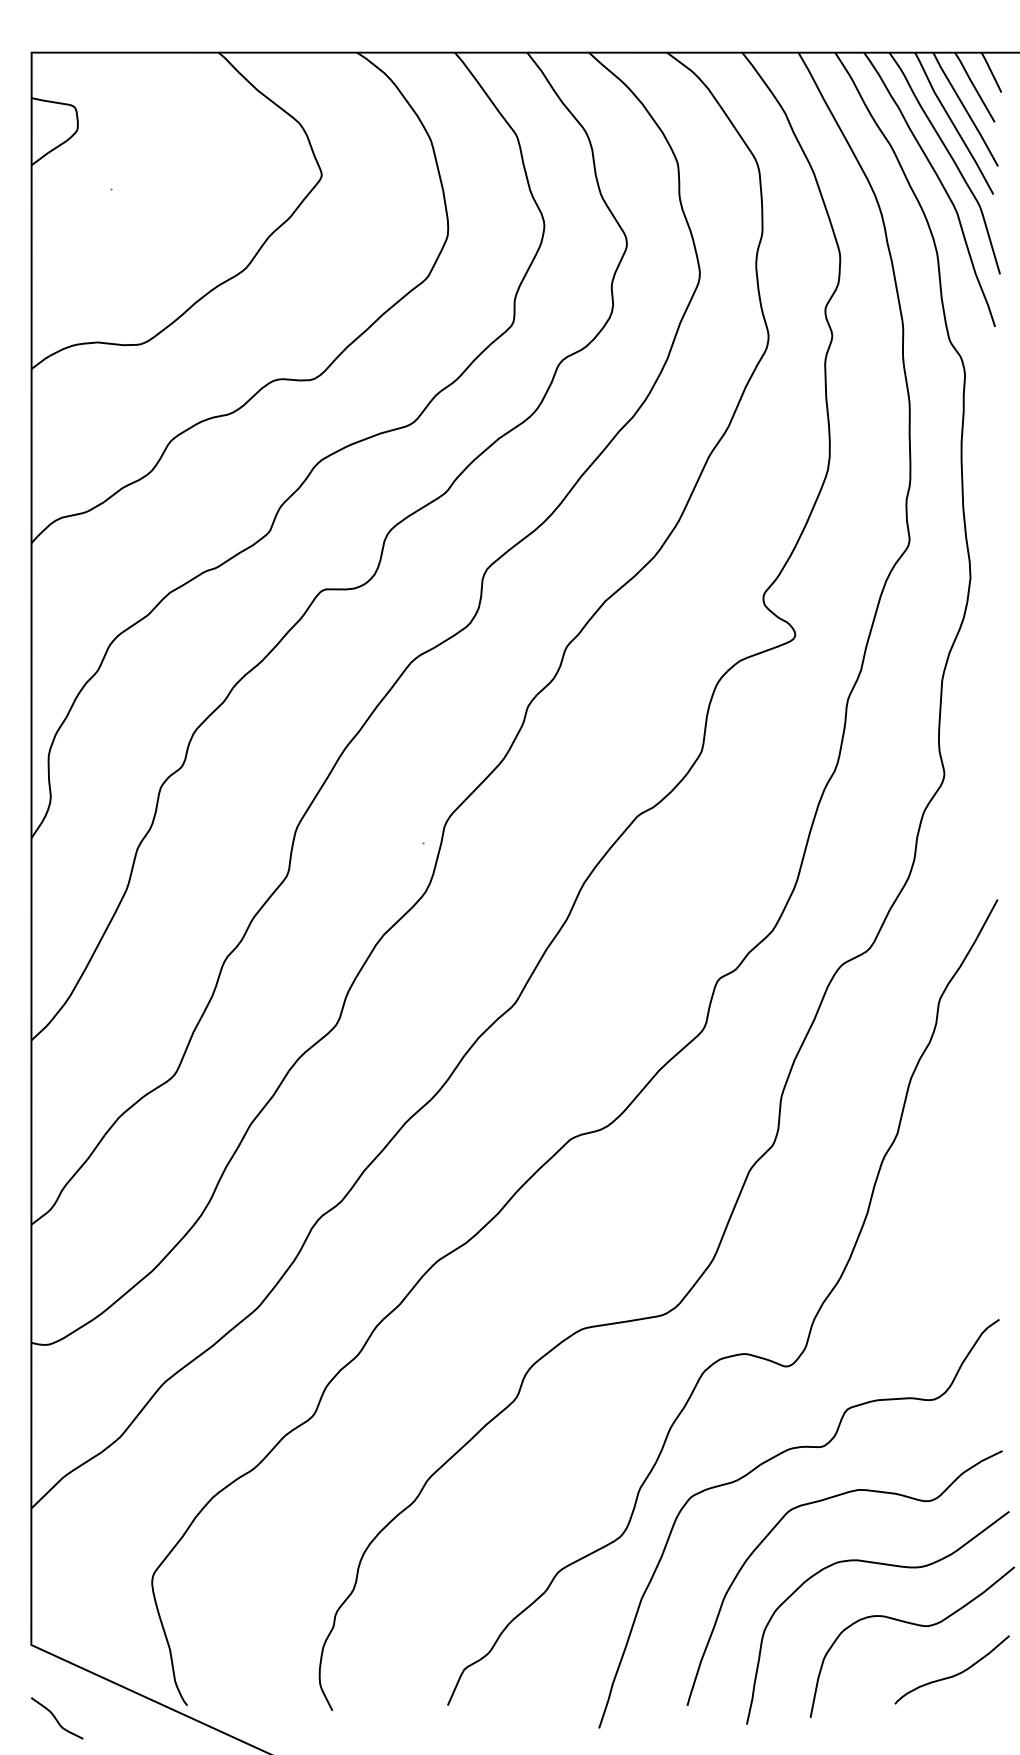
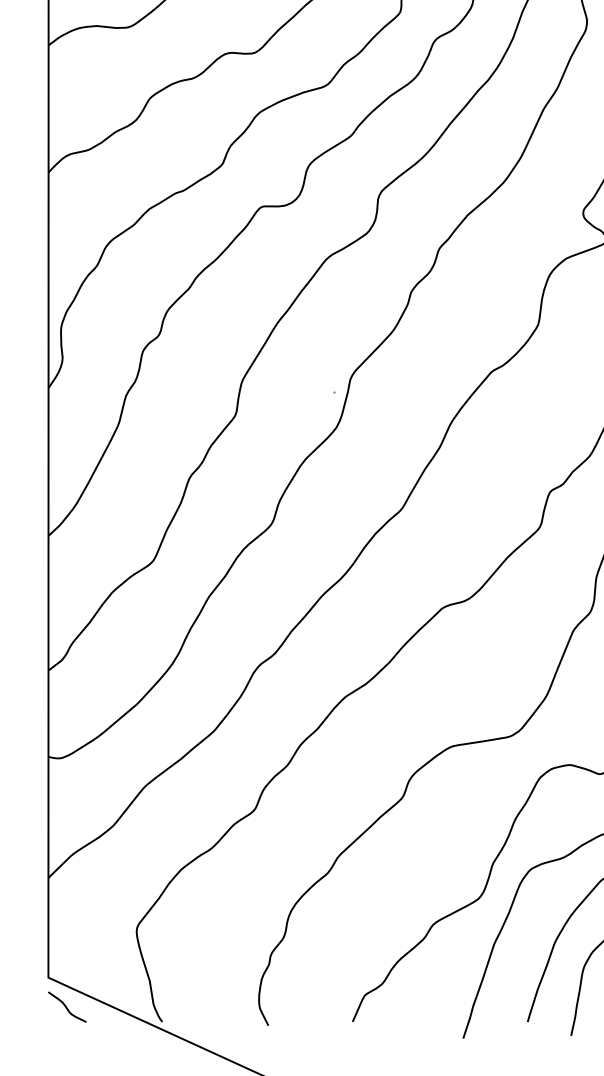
curve: (56, 1718) -> (66, 1007), moved

